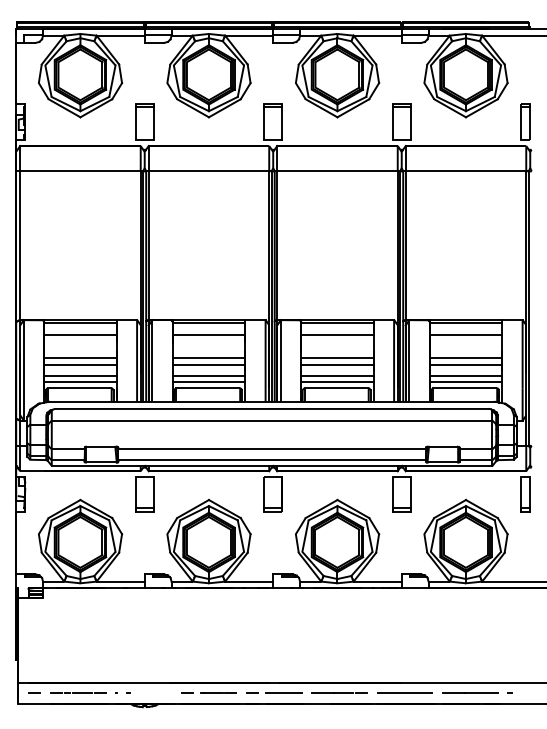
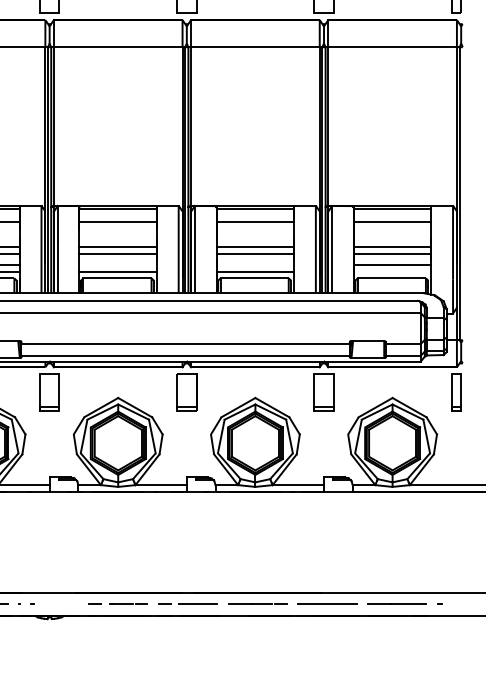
line: (208, 375) -> (117, 265), removed
line: (337, 375) -> (255, 265), removed
line: (465, 382) -> (392, 272), removed

